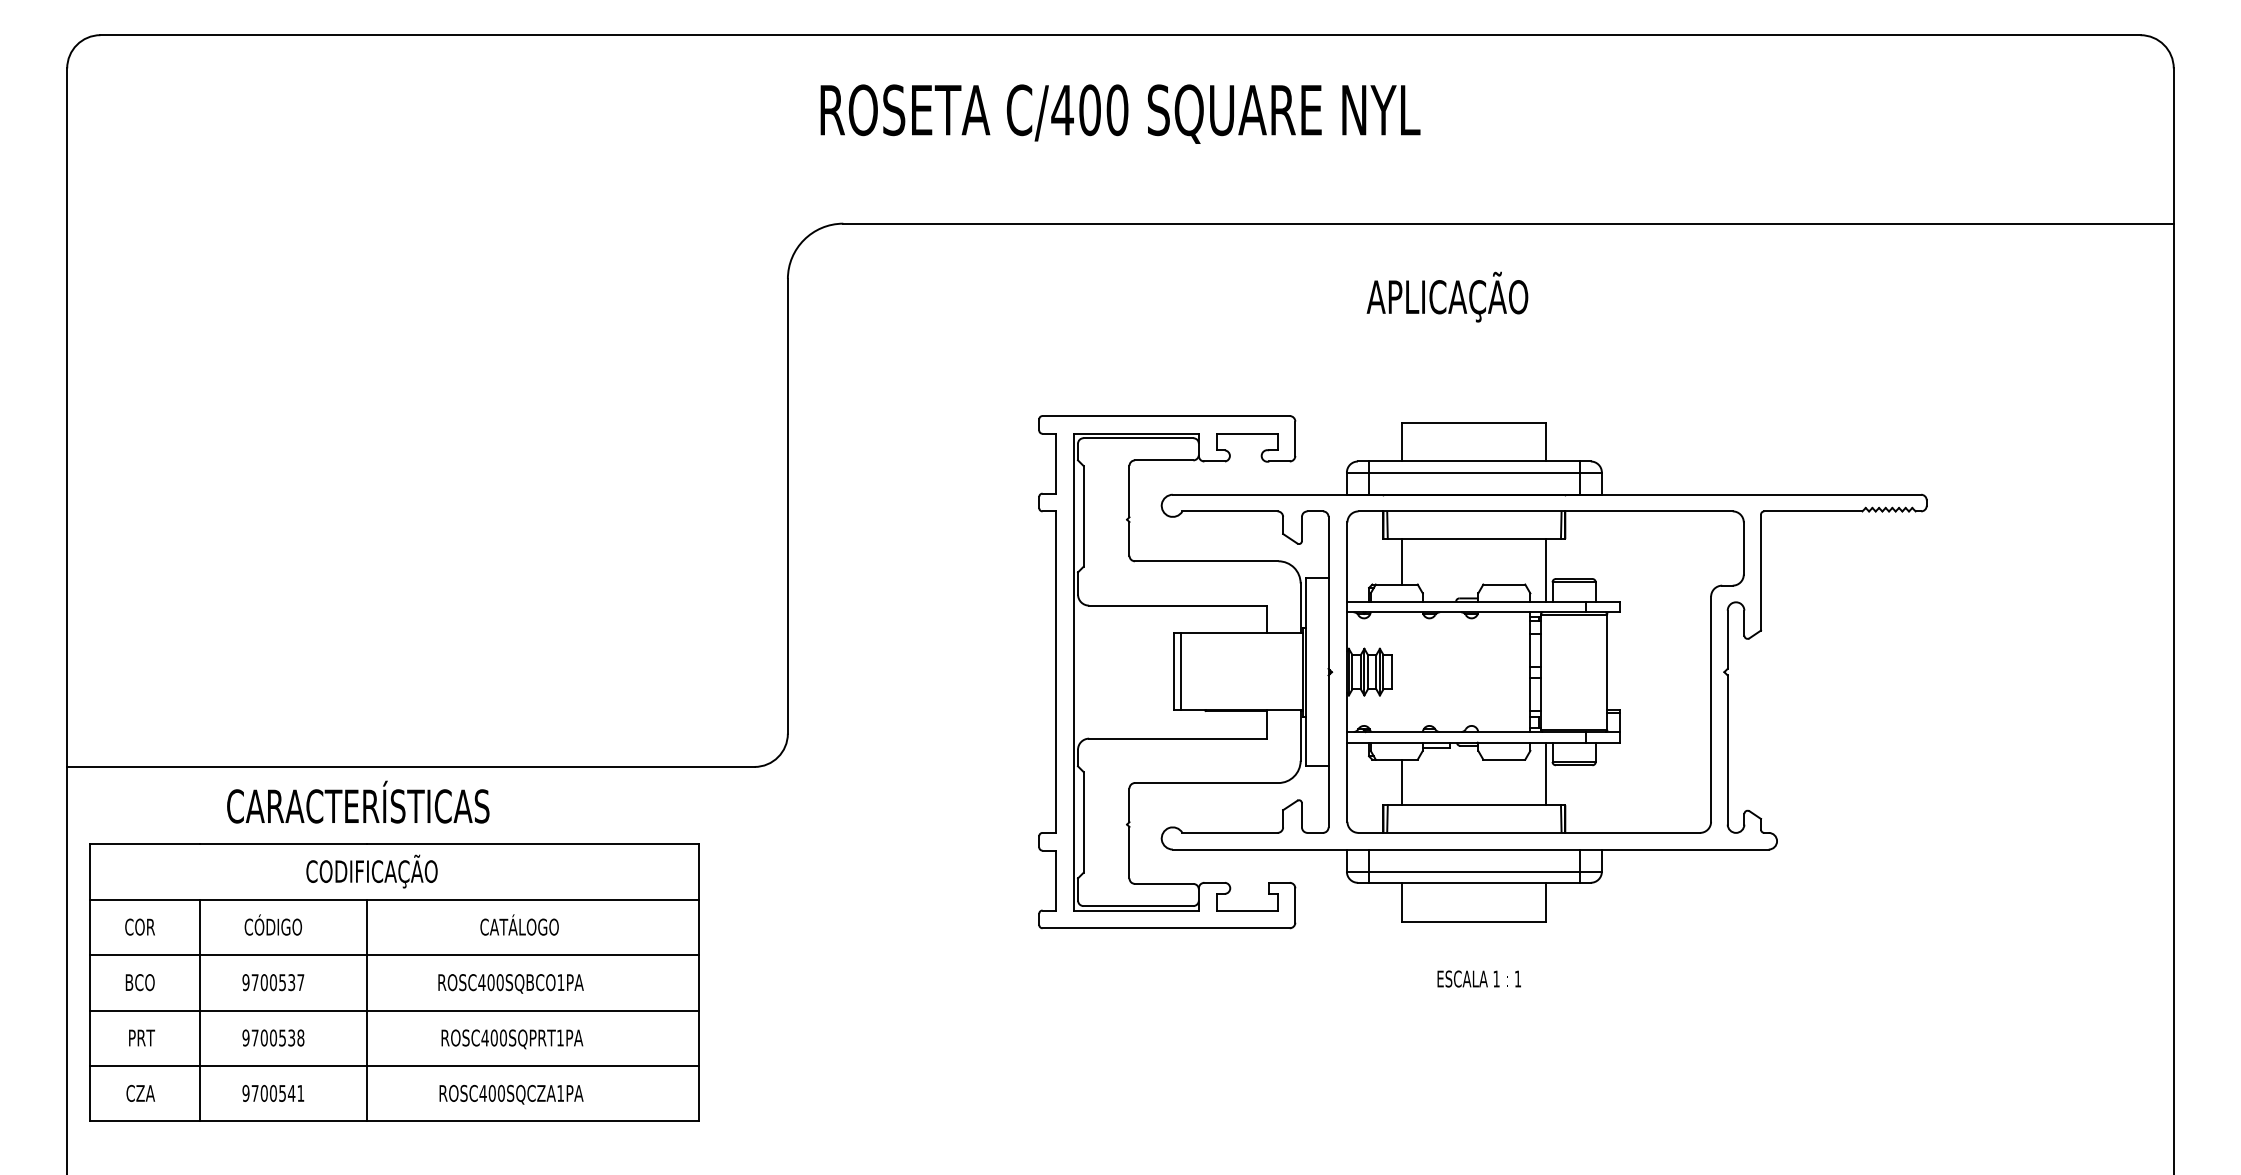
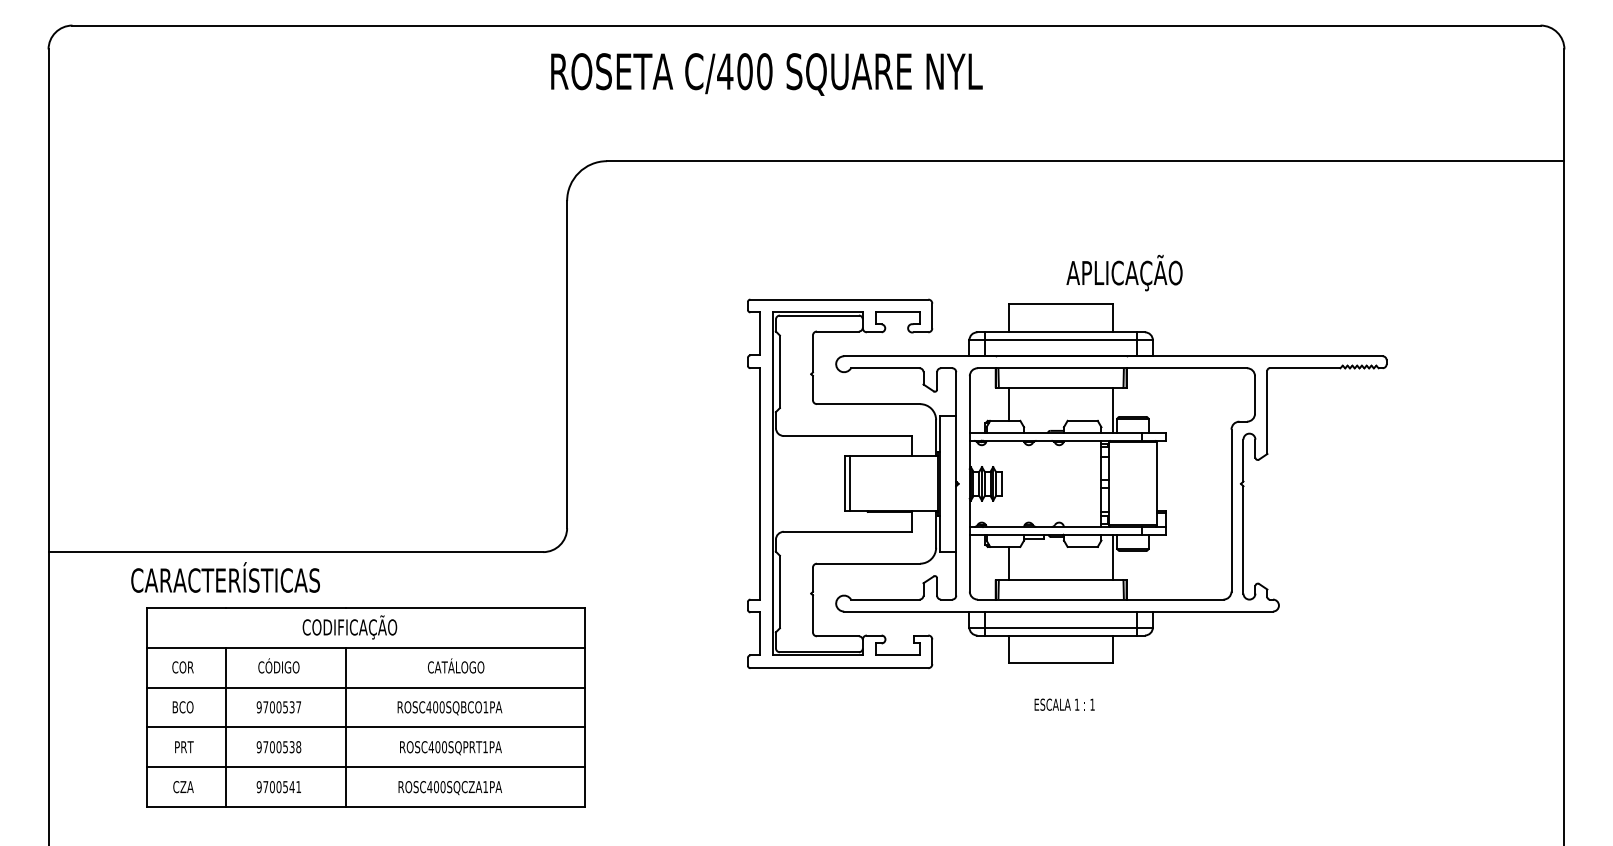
text: (1120, 113) -> (766, 73), moved
text: (1447, 296) -> (1124, 272), moved
text: (358, 801) -> (225, 576), moved
part: (394, 982) -> (366, 707), moved

